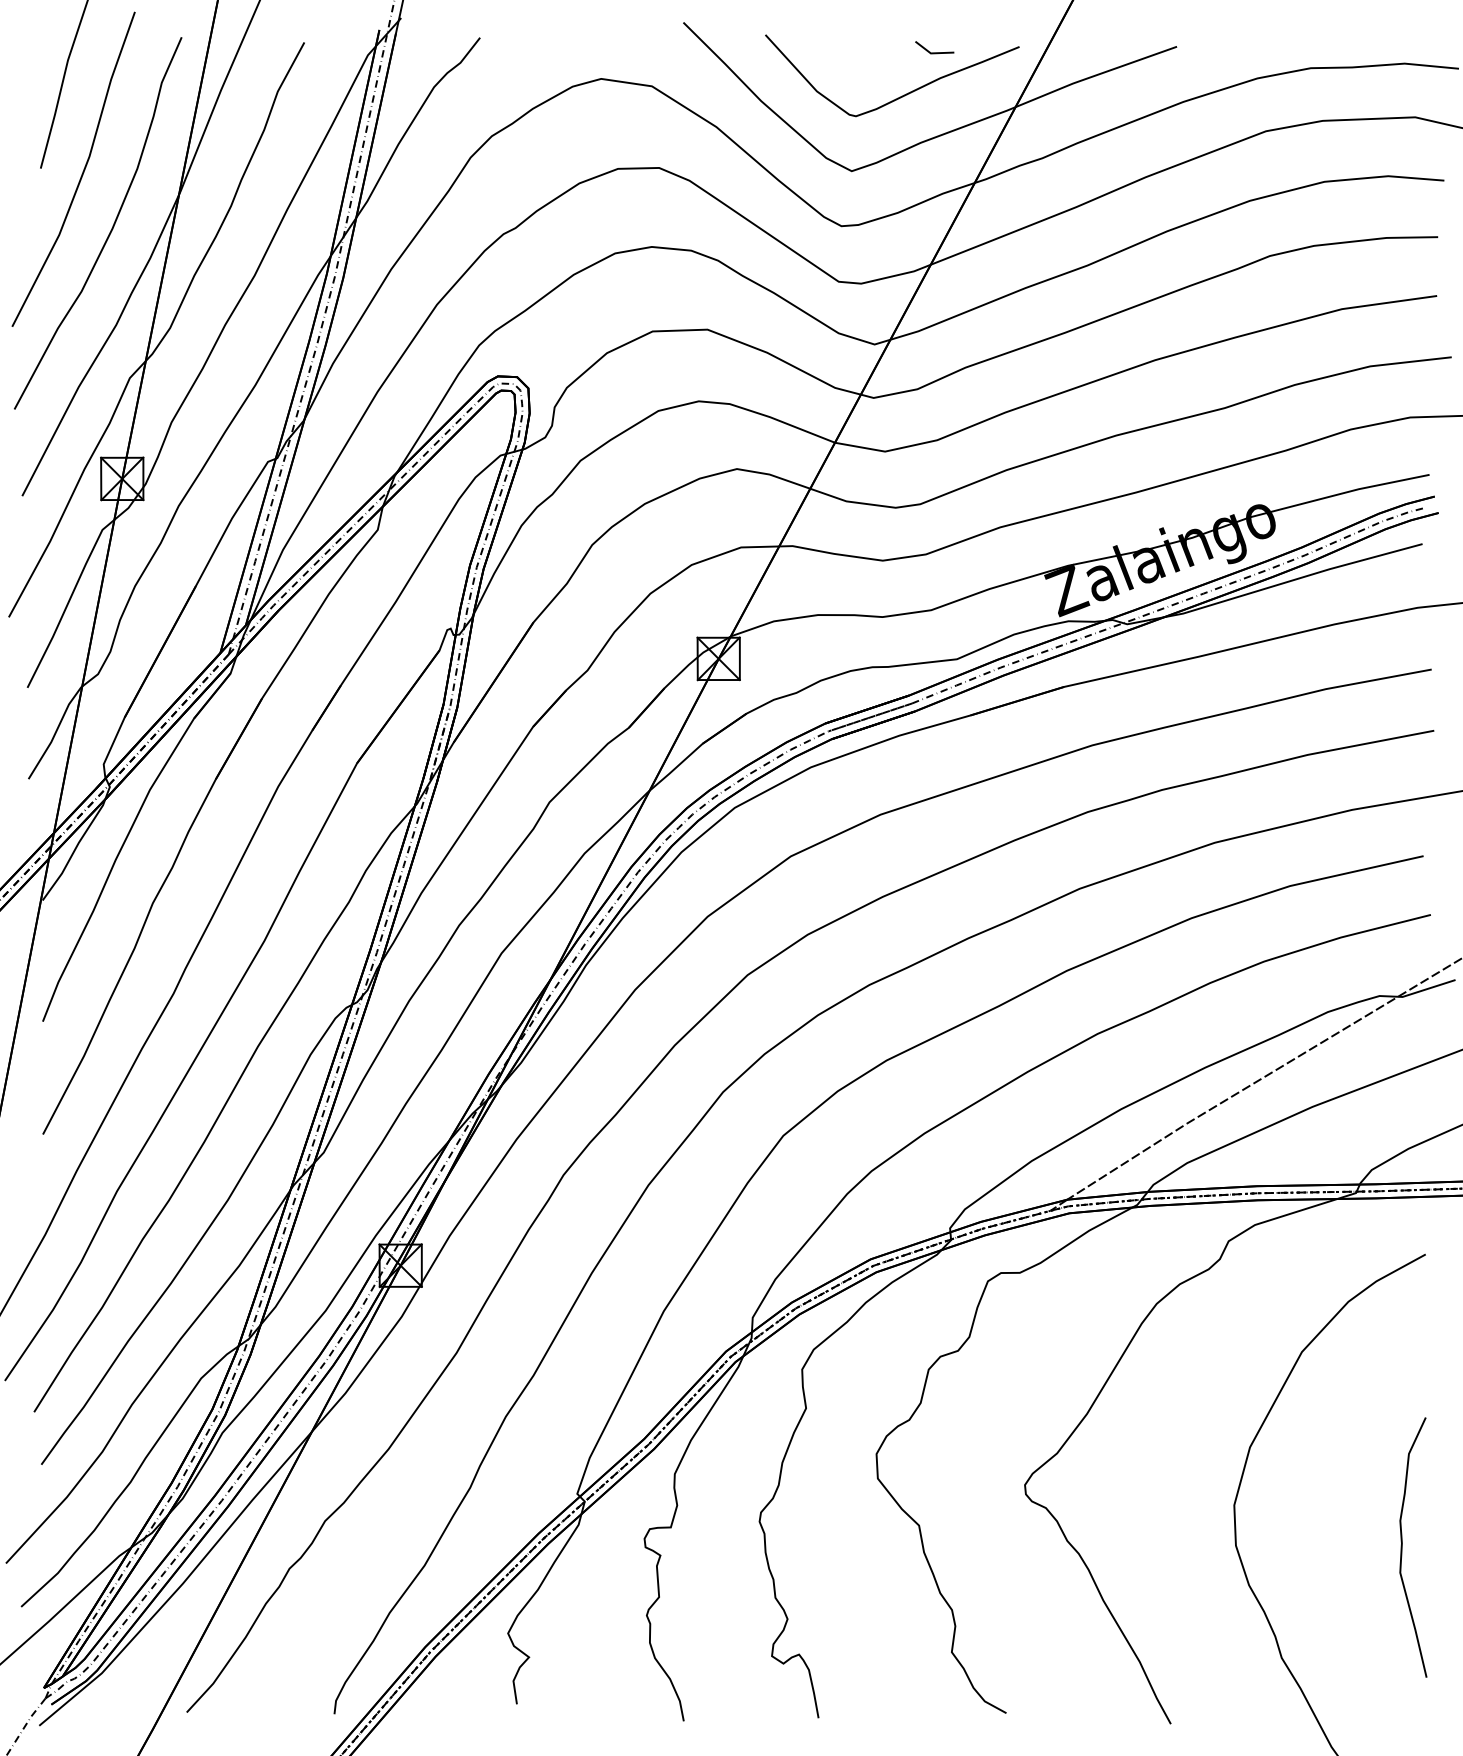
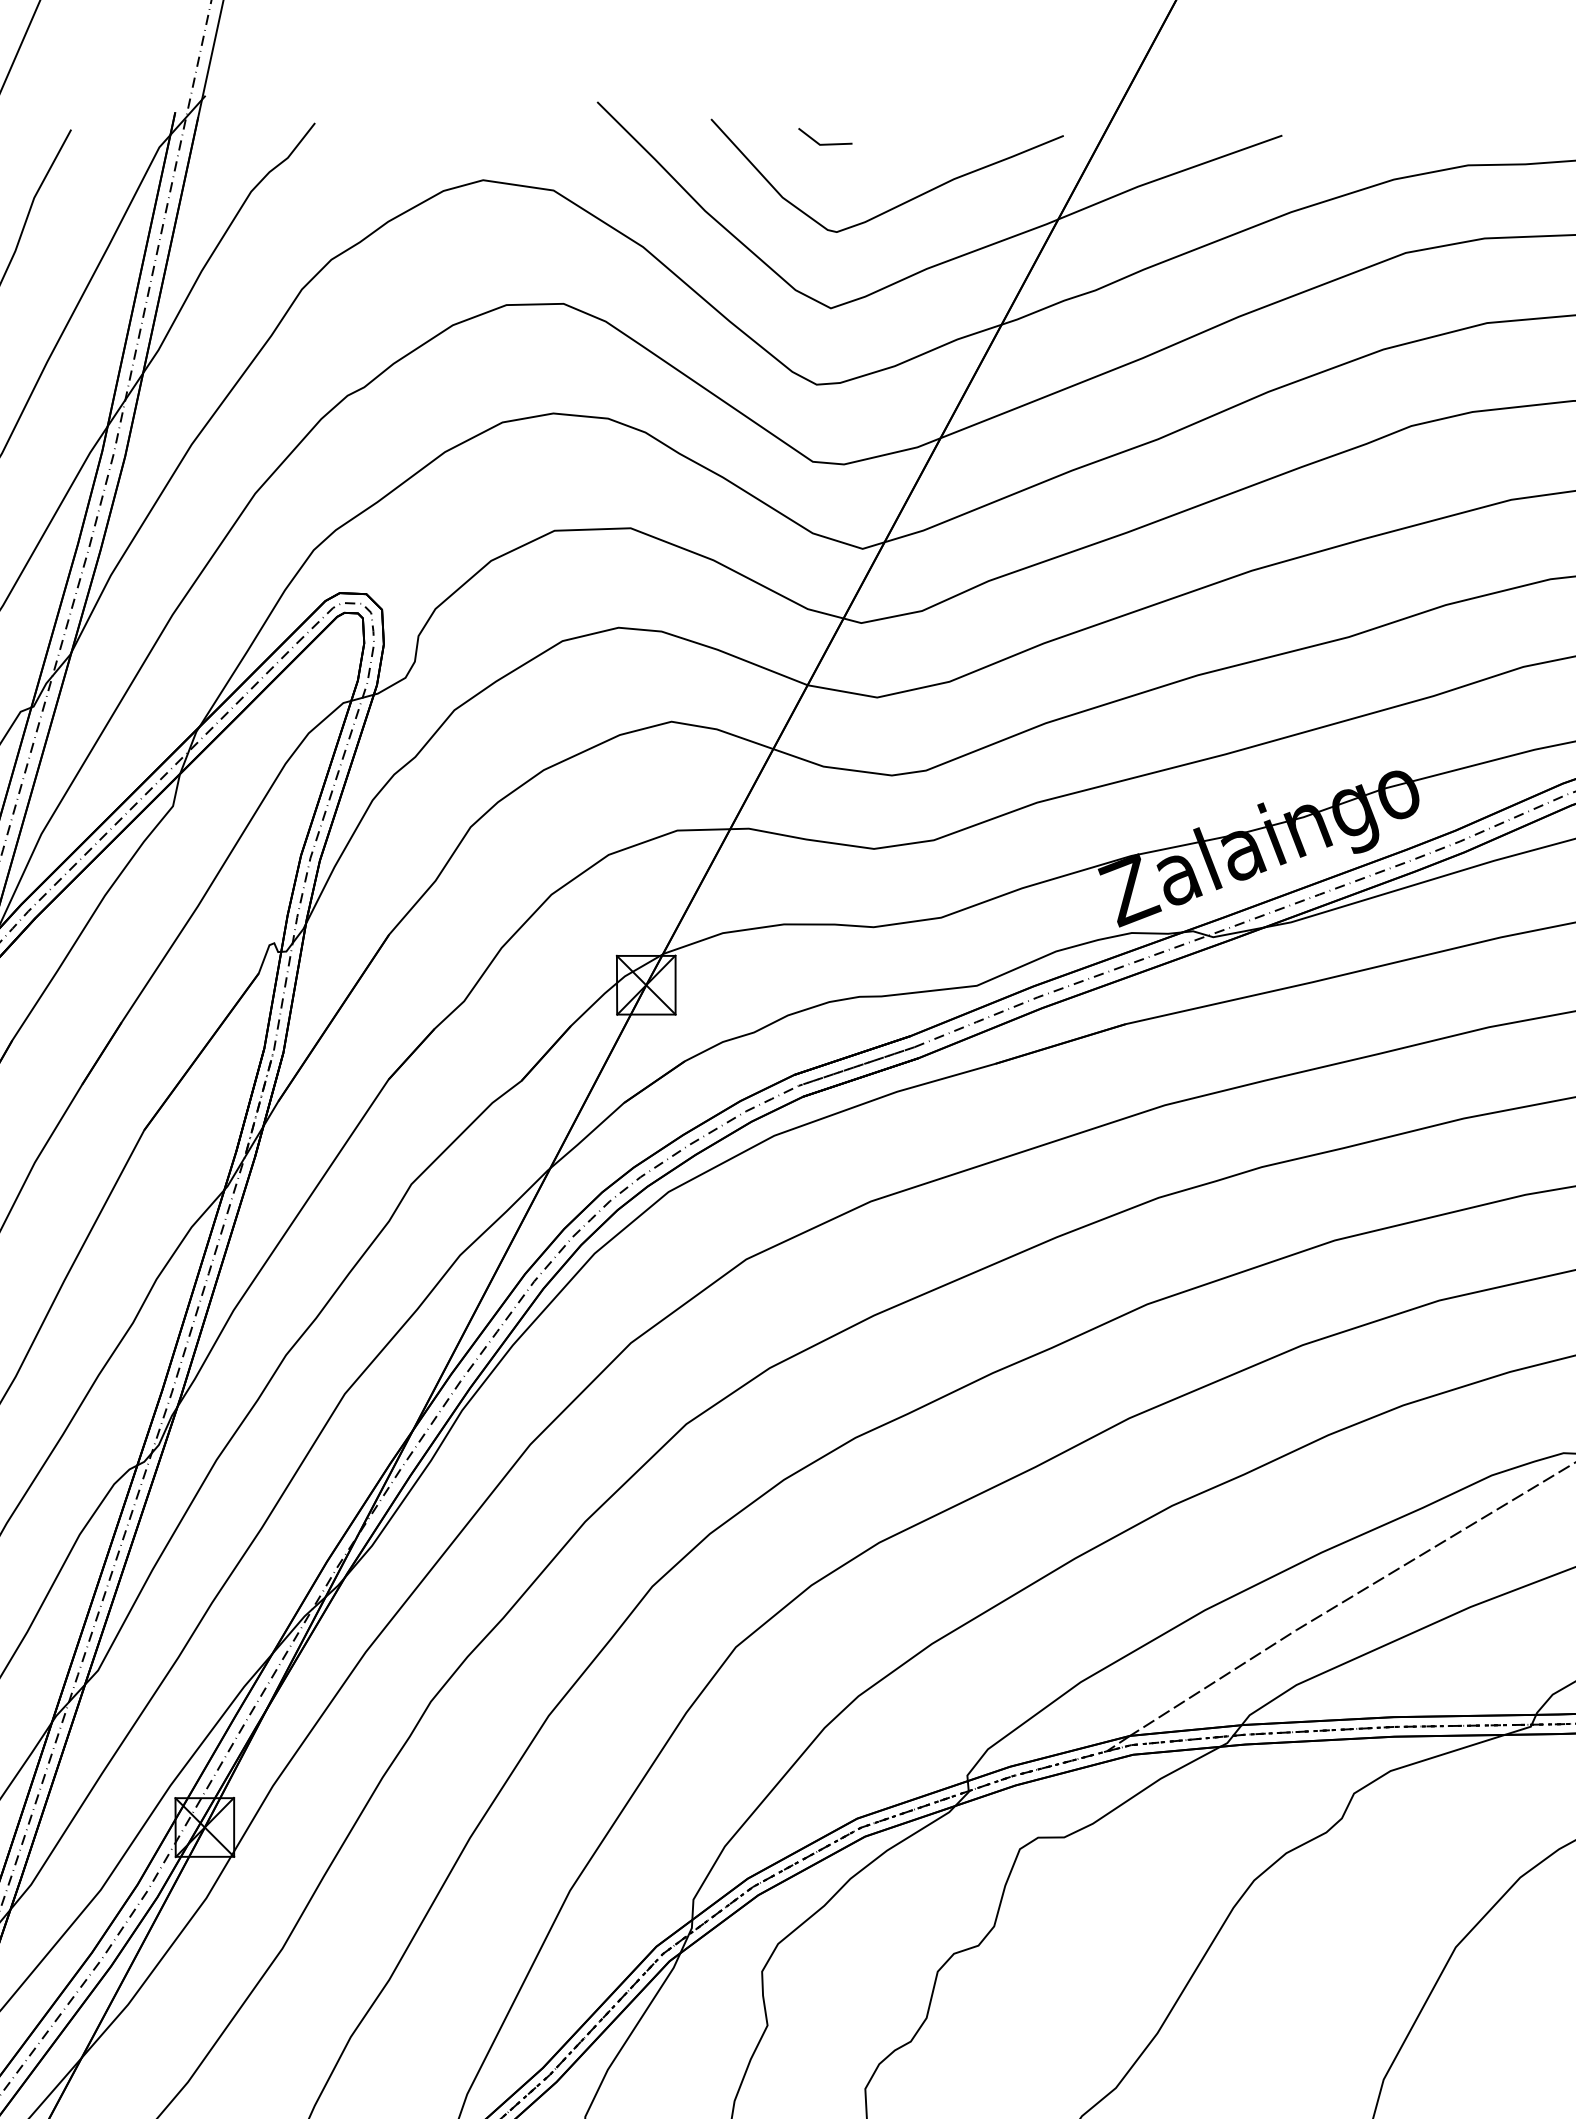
line: (934, 52) -> (824, 143), moved

